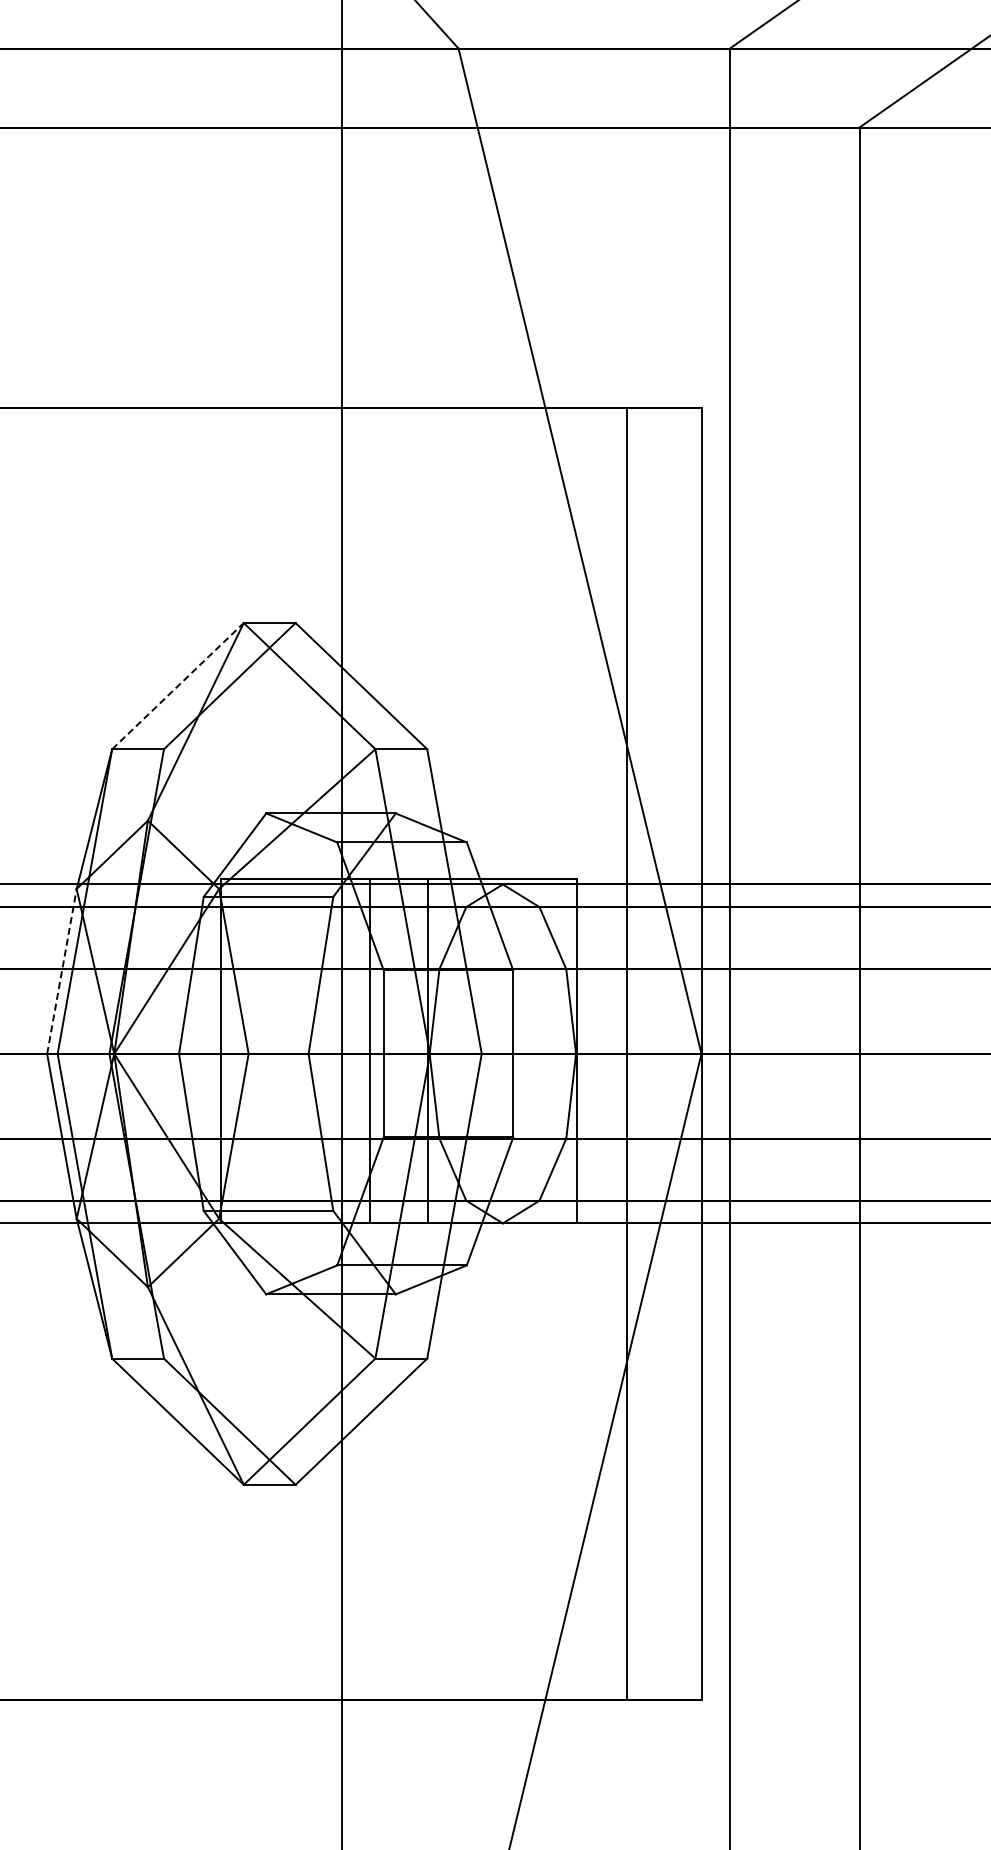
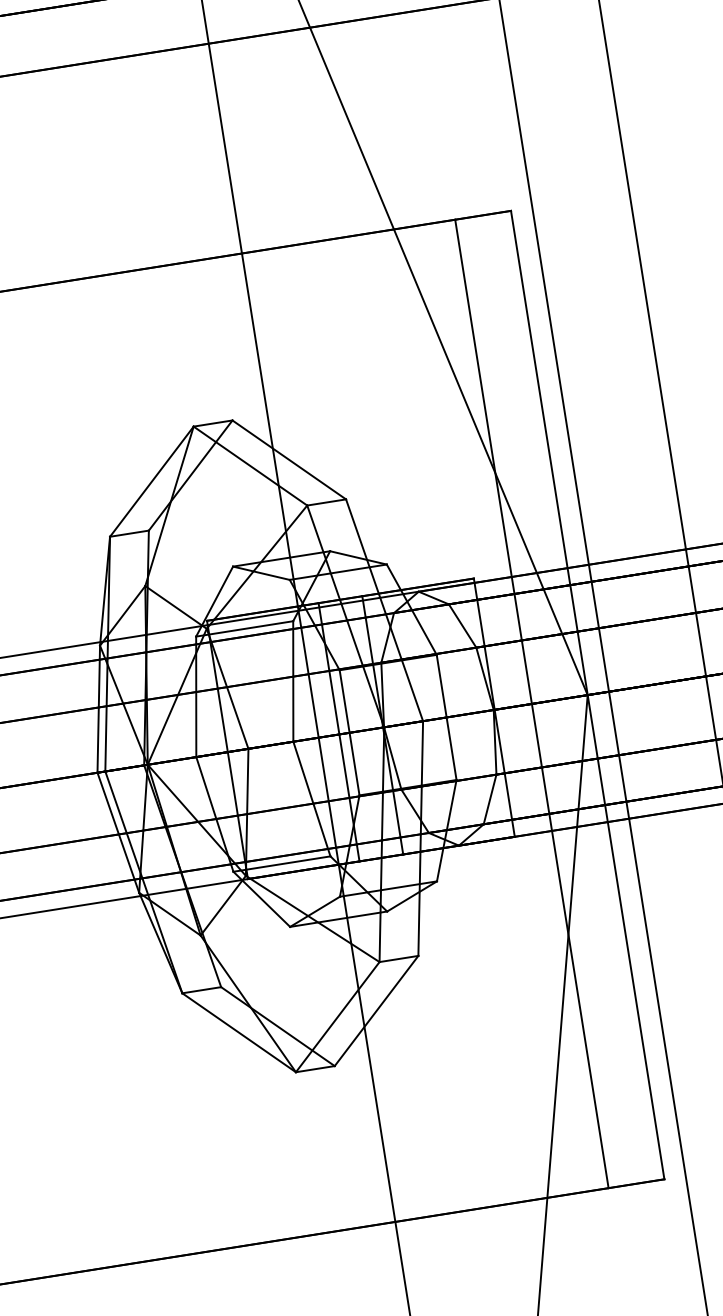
line: (178, 685) -> (152, 481), dashed -> solid
line: (61, 971) -> (98, 709), dashed -> solid

